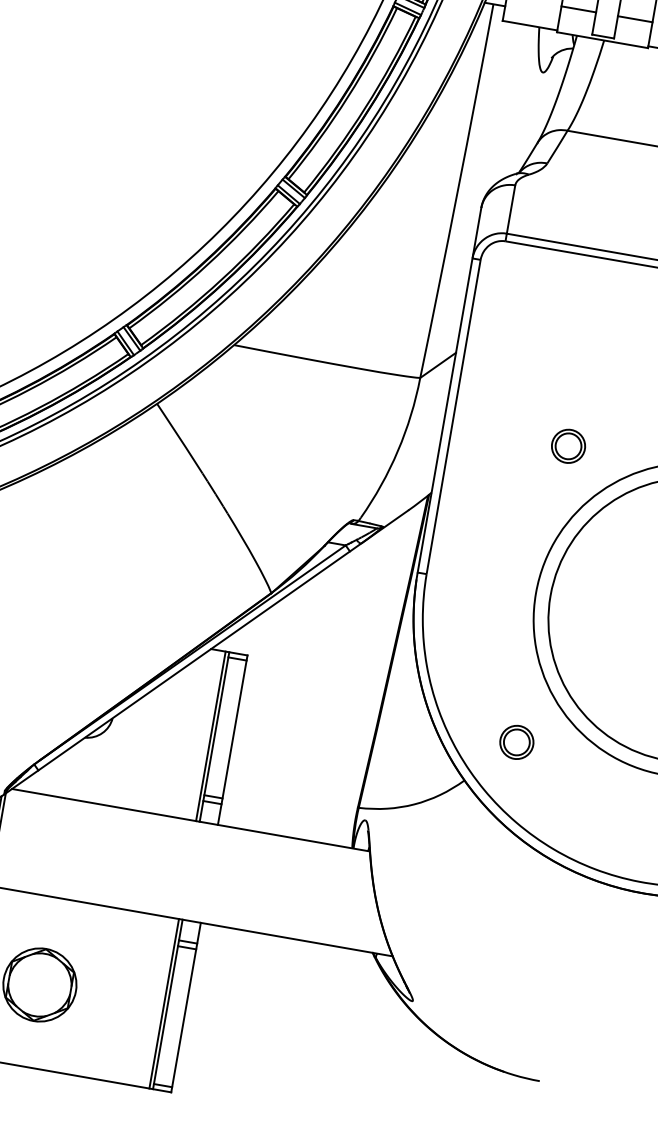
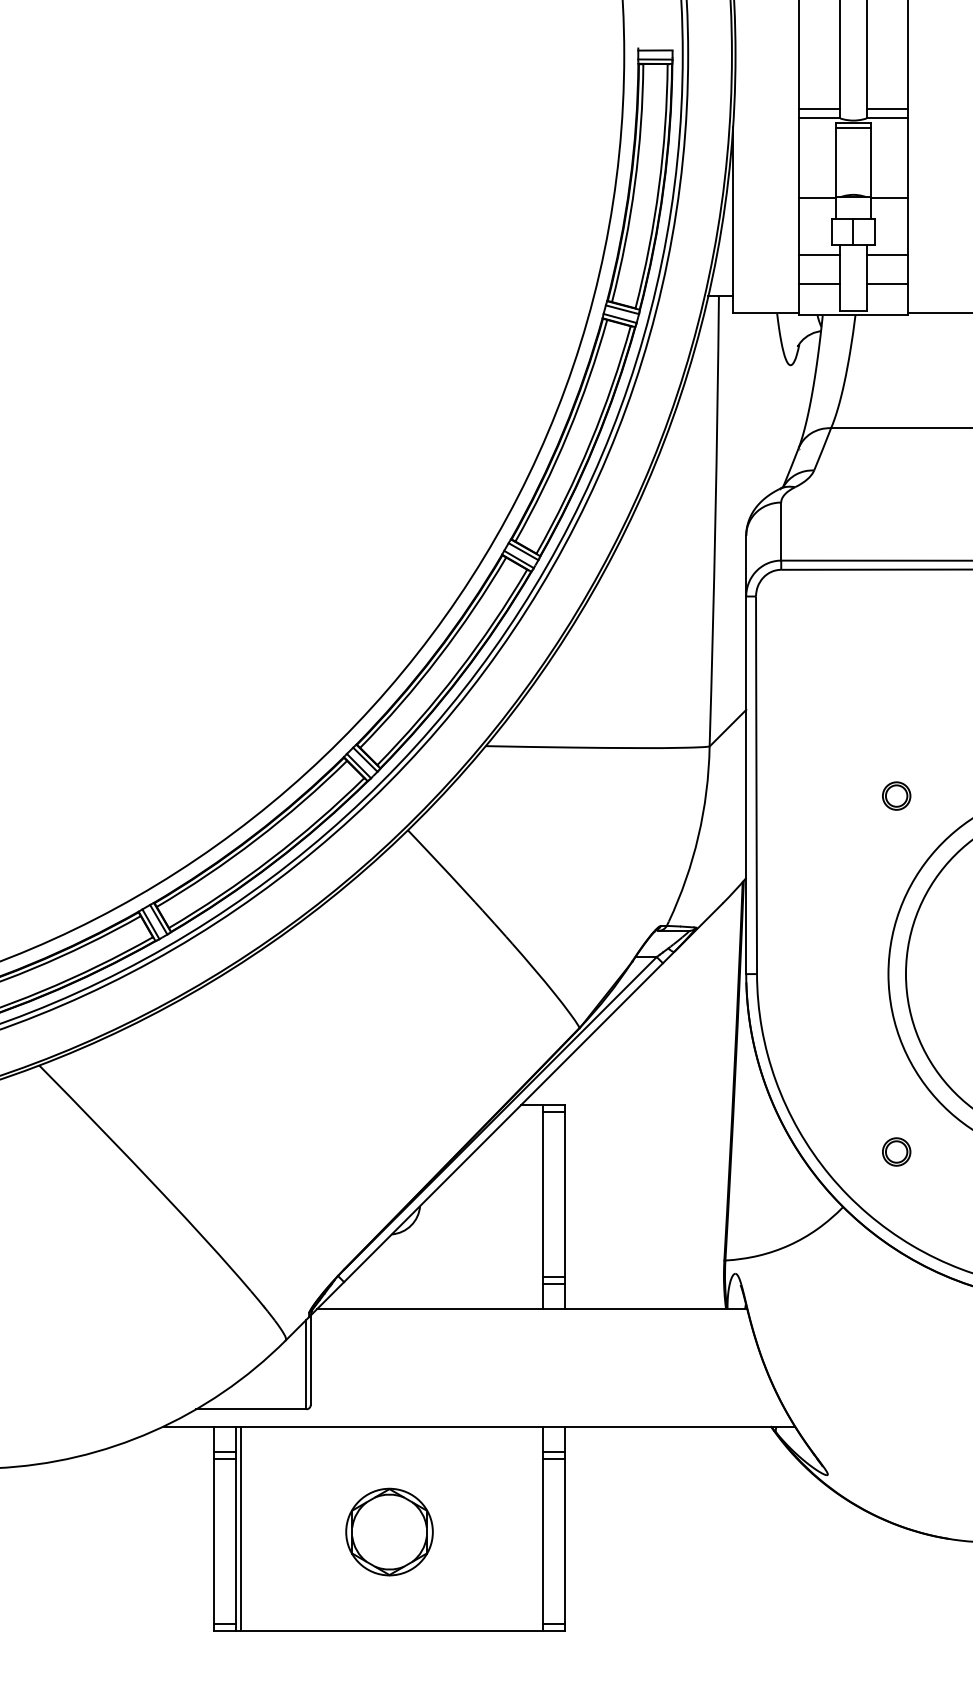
part: (568, 445) -> (896, 795), size x0.7
line: (210, 736) -> (538, 1207), removed
part: (516, 741) -> (896, 1151), size x0.7
line: (164, 1003) -> (538, 1528), removed

